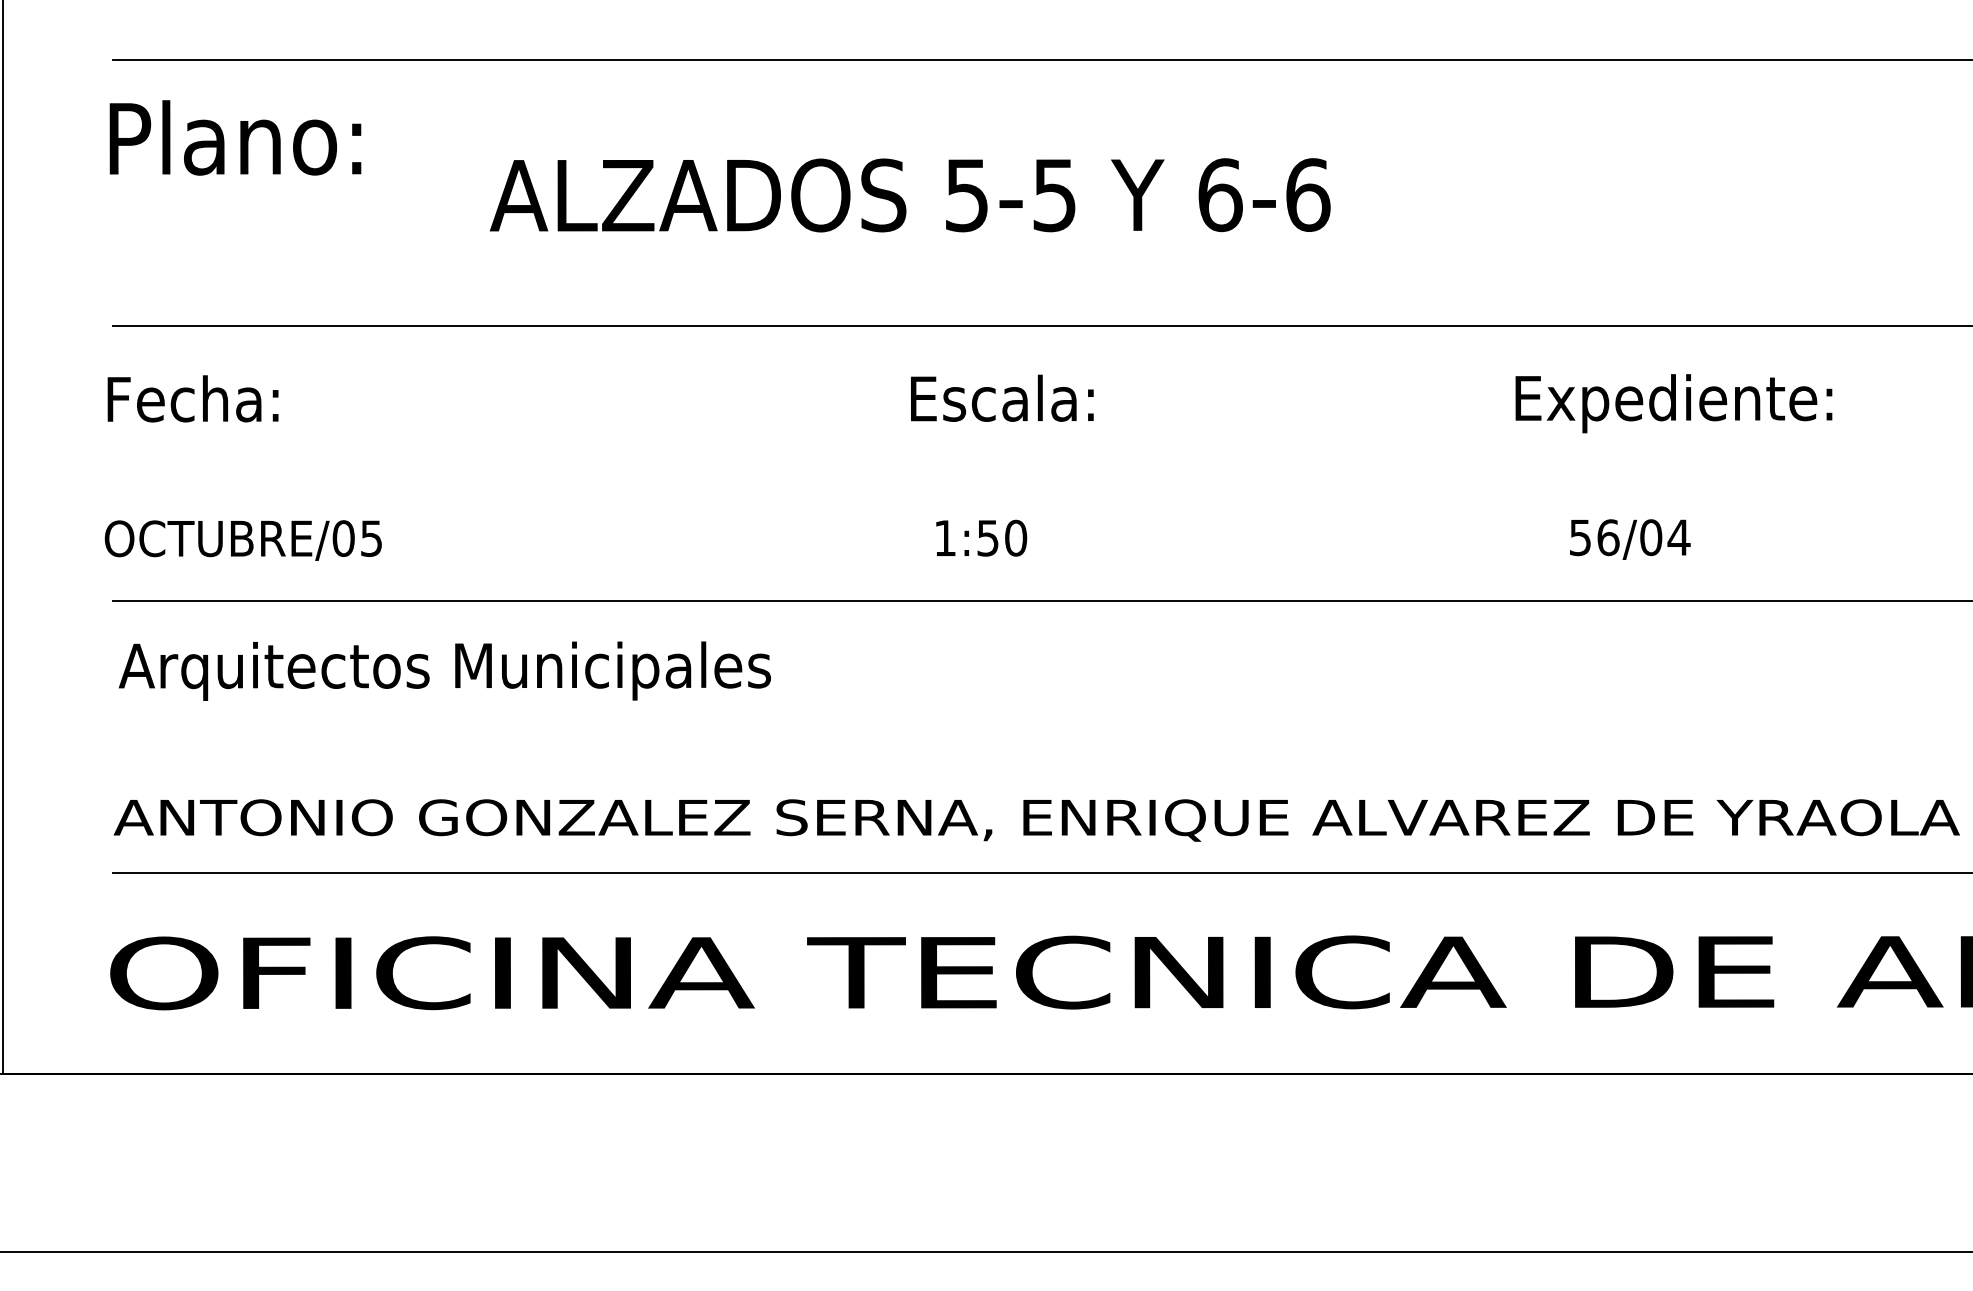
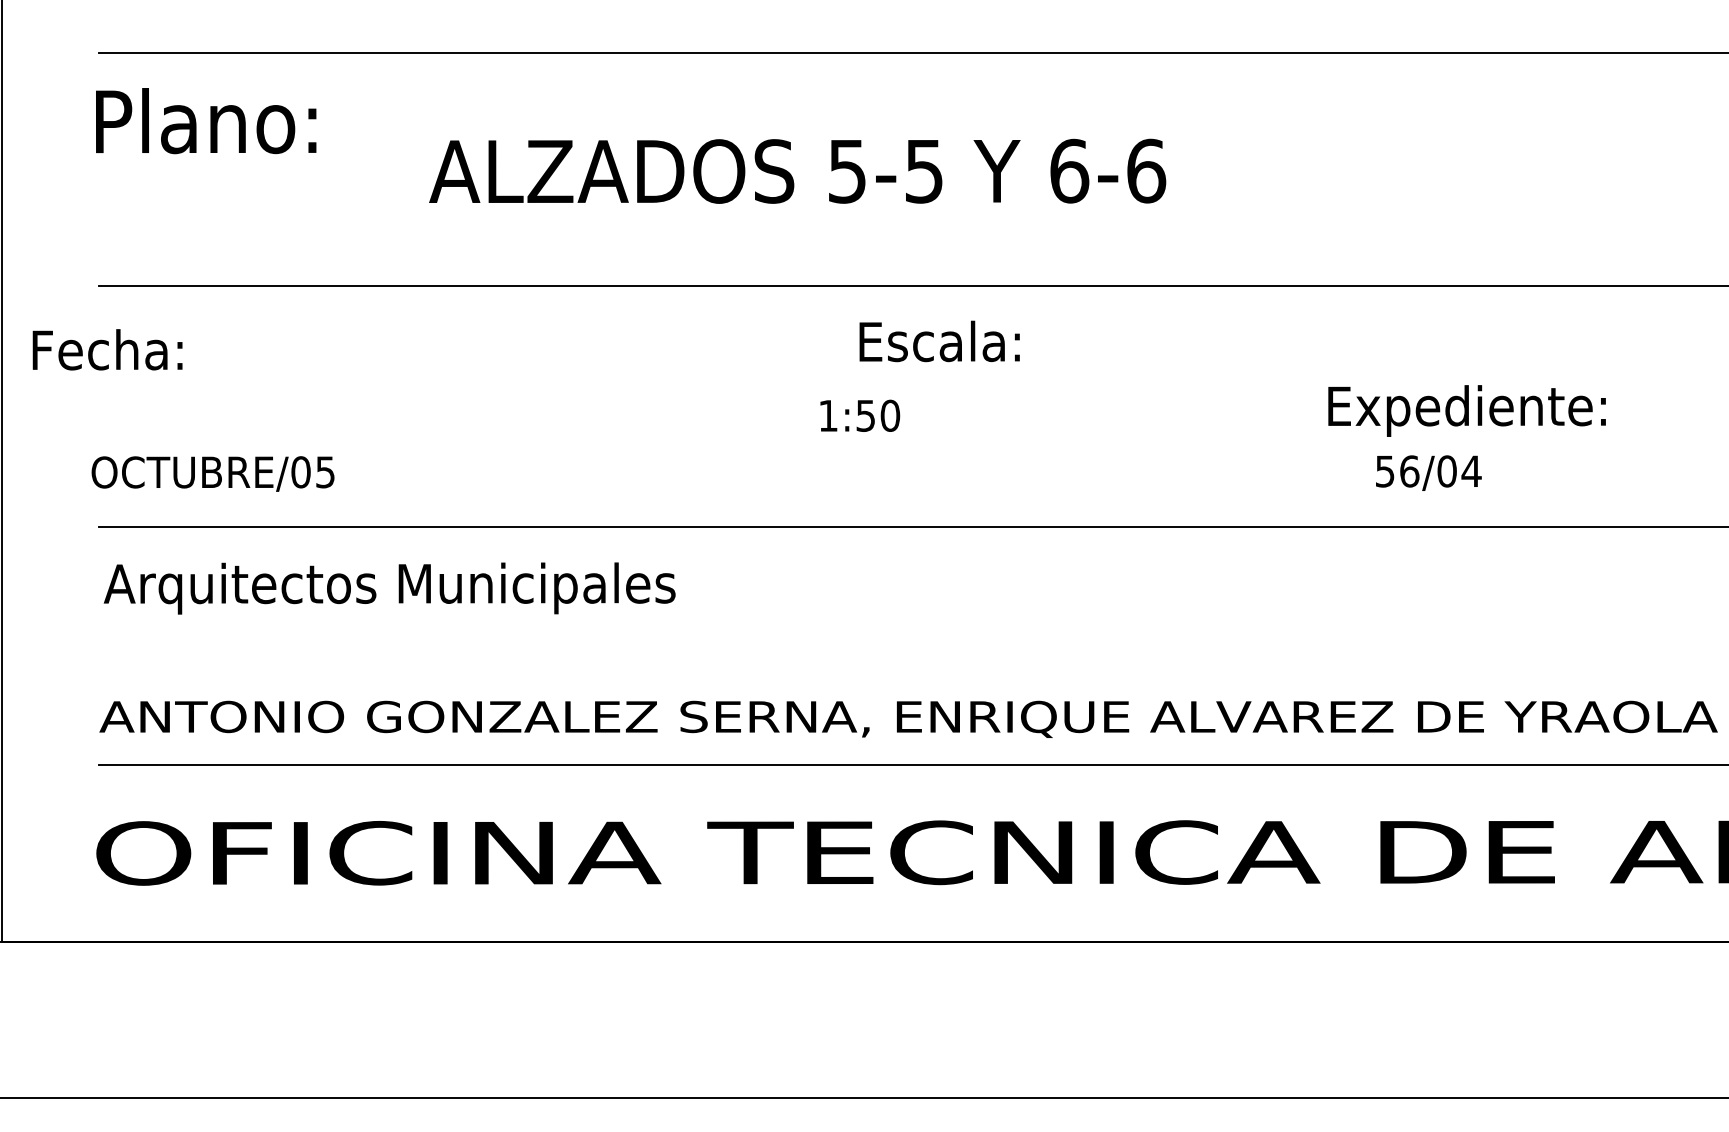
text: (1002, 397) -> (939, 340), moved
text: (192, 398) -> (107, 349), moved
text: (1673, 403) -> (1466, 410), moved
text: (981, 537) -> (860, 415), moved

